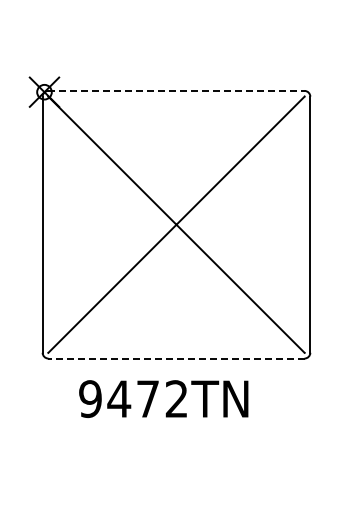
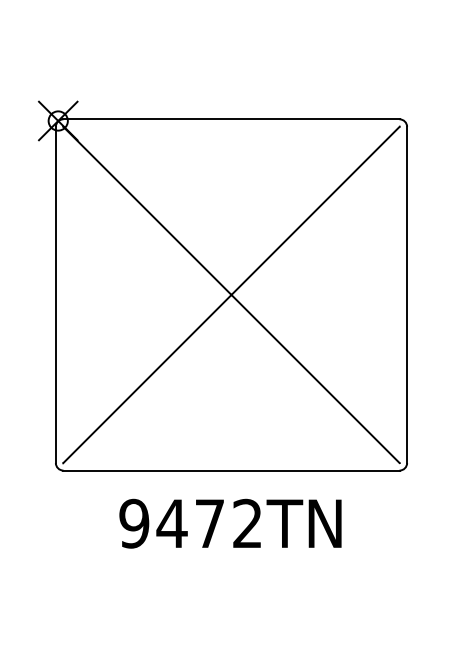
line: (176, 90) -> (231, 118), dashed -> solid
line: (176, 358) -> (231, 470), dashed -> solid
text: (163, 398) -> (230, 522), moved

